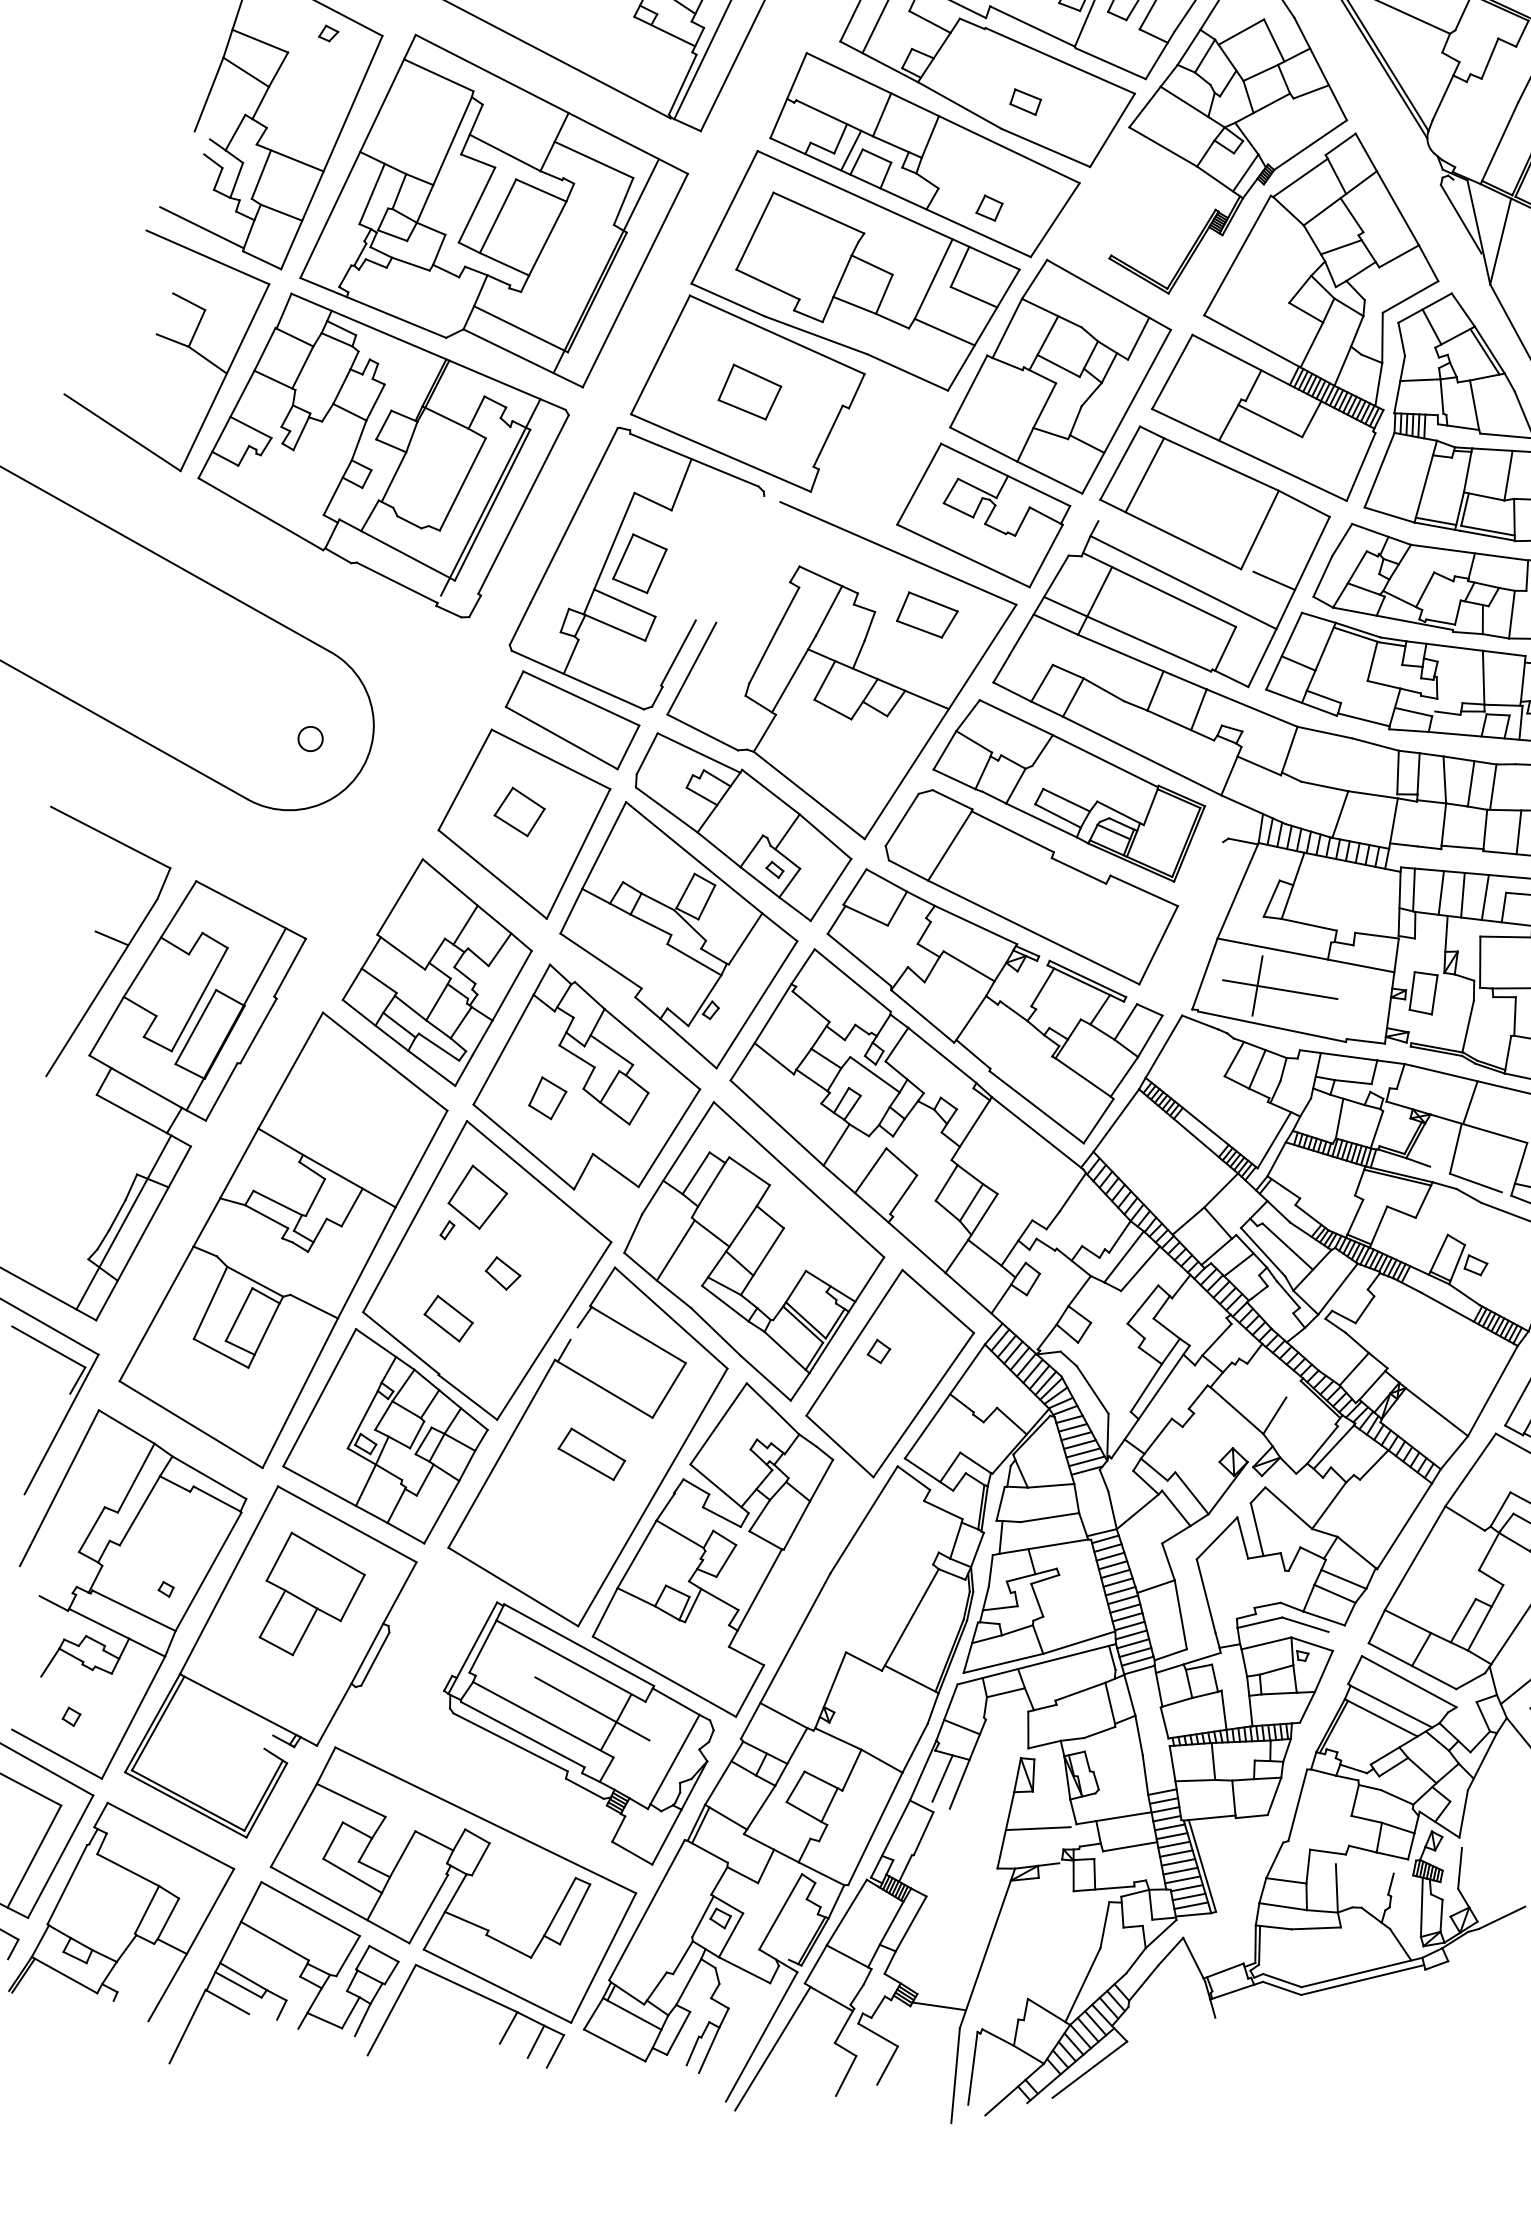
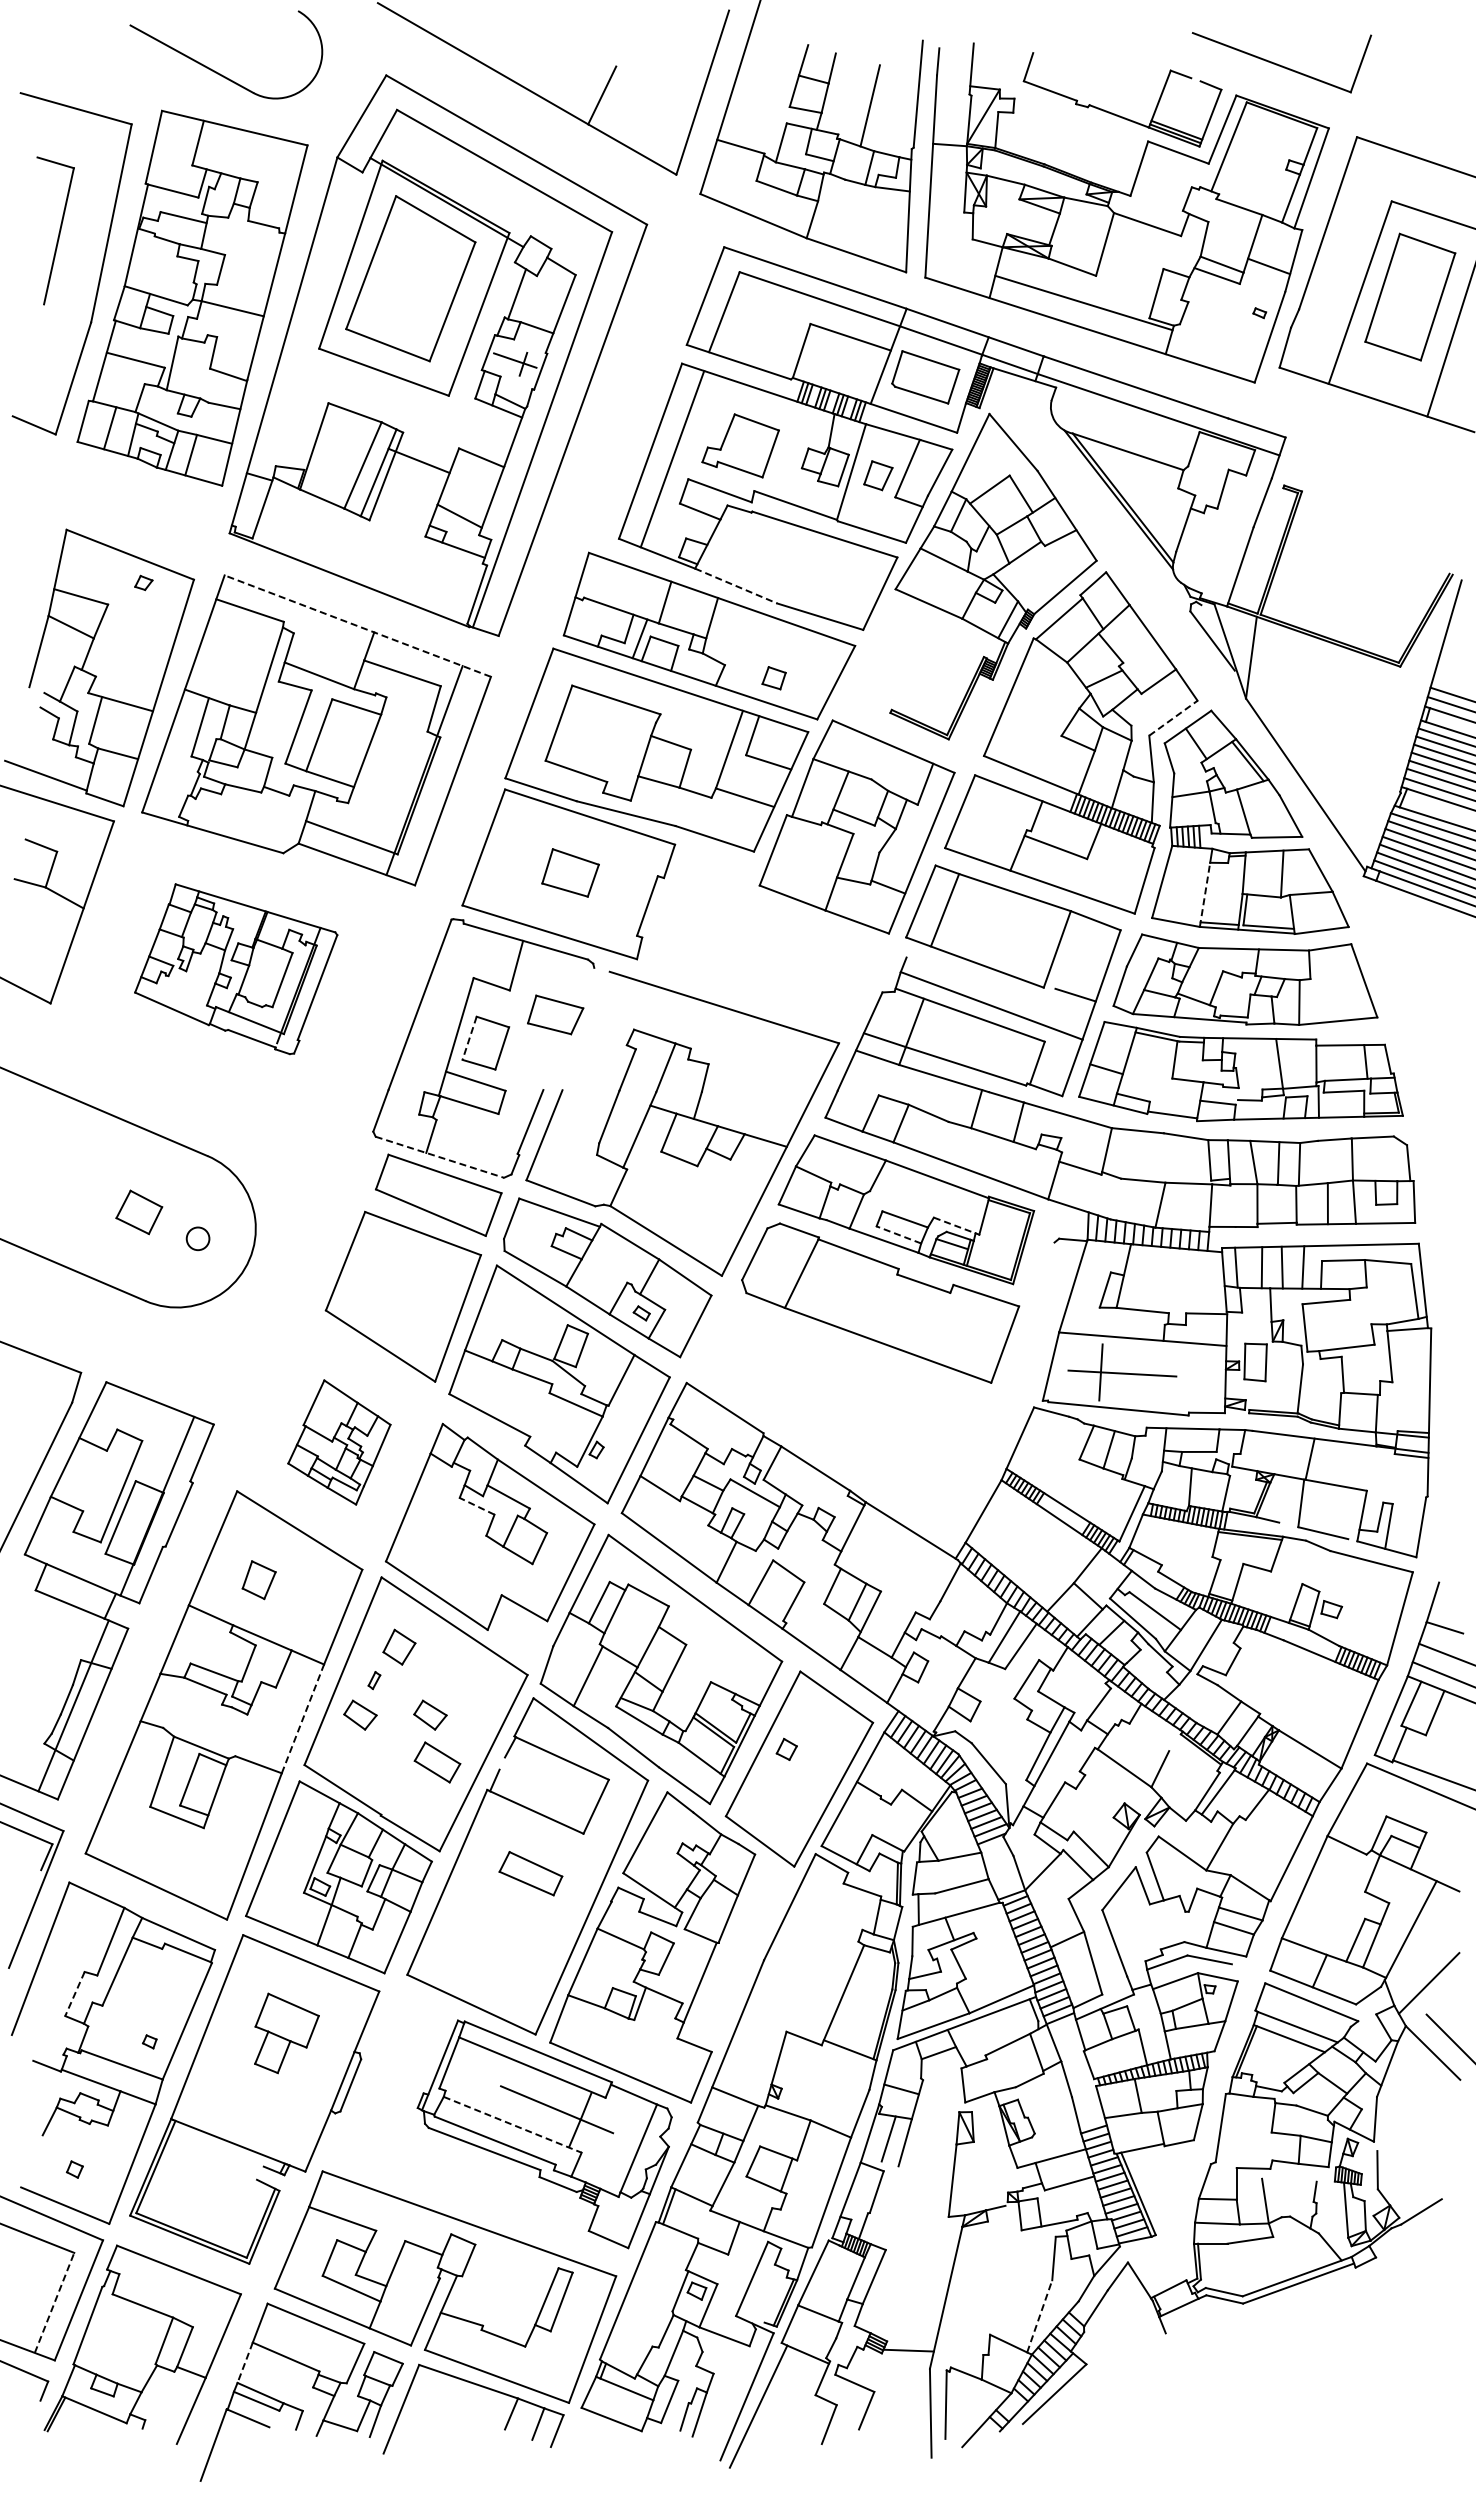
part: (1025, 102) -> (796, 576), removed
line: (551, 103) -> (357, 625), solid -> dashed
line: (960, 106) -> (736, 586), solid -> dashed
line: (1410, 297) -> (1173, 718), solid -> dashed
part: (381, 455) -> (235, 968), size x0.6
line: (1424, 488) -> (1205, 894), solid -> dashed
part: (983, 515) -> (799, 963), removed
line: (623, 556) -> (469, 1038), solid -> dashed
part: (927, 614) -> (555, 1014), moved
line: (578, 680) -> (440, 1157), solid -> dashed
part: (519, 812) -> (139, 1212), moved
line: (1119, 812) -> (955, 1225), solid -> dashed
line: (1057, 815) -> (898, 1234), solid -> dashed
line: (111, 938) -> (33, 1443), removed
part: (437, 972) -> (339, 1442), size x0.6
part: (991, 1007) -> (856, 1419), removed
line: (576, 1056) -> (476, 1506), solid -> dashed
part: (547, 1098) -> (258, 1580), moved
part: (477, 1197) -> (399, 1647), size x0.6
line: (367, 1262) -> (303, 1718), solid -> dashed
part: (428, 1264) -> (360, 1714), added
part: (448, 1318) -> (437, 1762), moved
line: (91, 1530) -> (74, 1994), solid -> dashed
part: (312, 1596) -> (286, 2033), size x0.7
line: (544, 1719) -> (513, 2124), solid -> dashed
line: (1038, 1828) -> (982, 2175), removed
line: (34, 1856) -> (54, 2302), solid -> dashed
line: (231, 1942) -> (245, 2362), solid -> dashed
line: (1082, 1984) -> (1039, 2315), solid -> dashed

